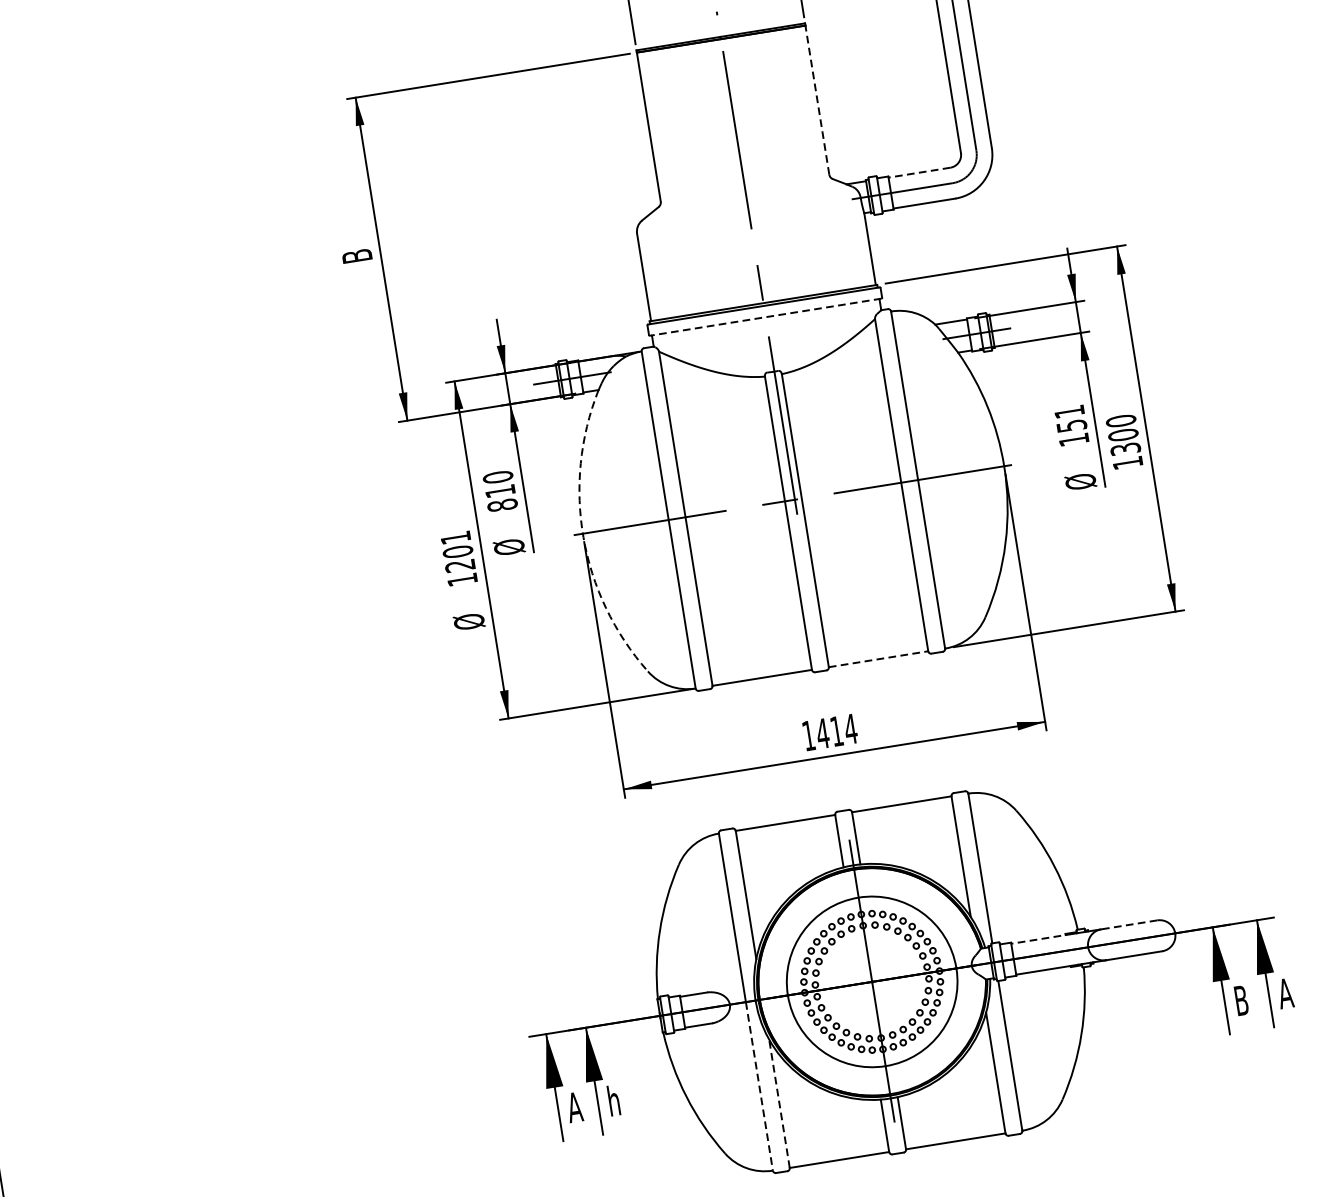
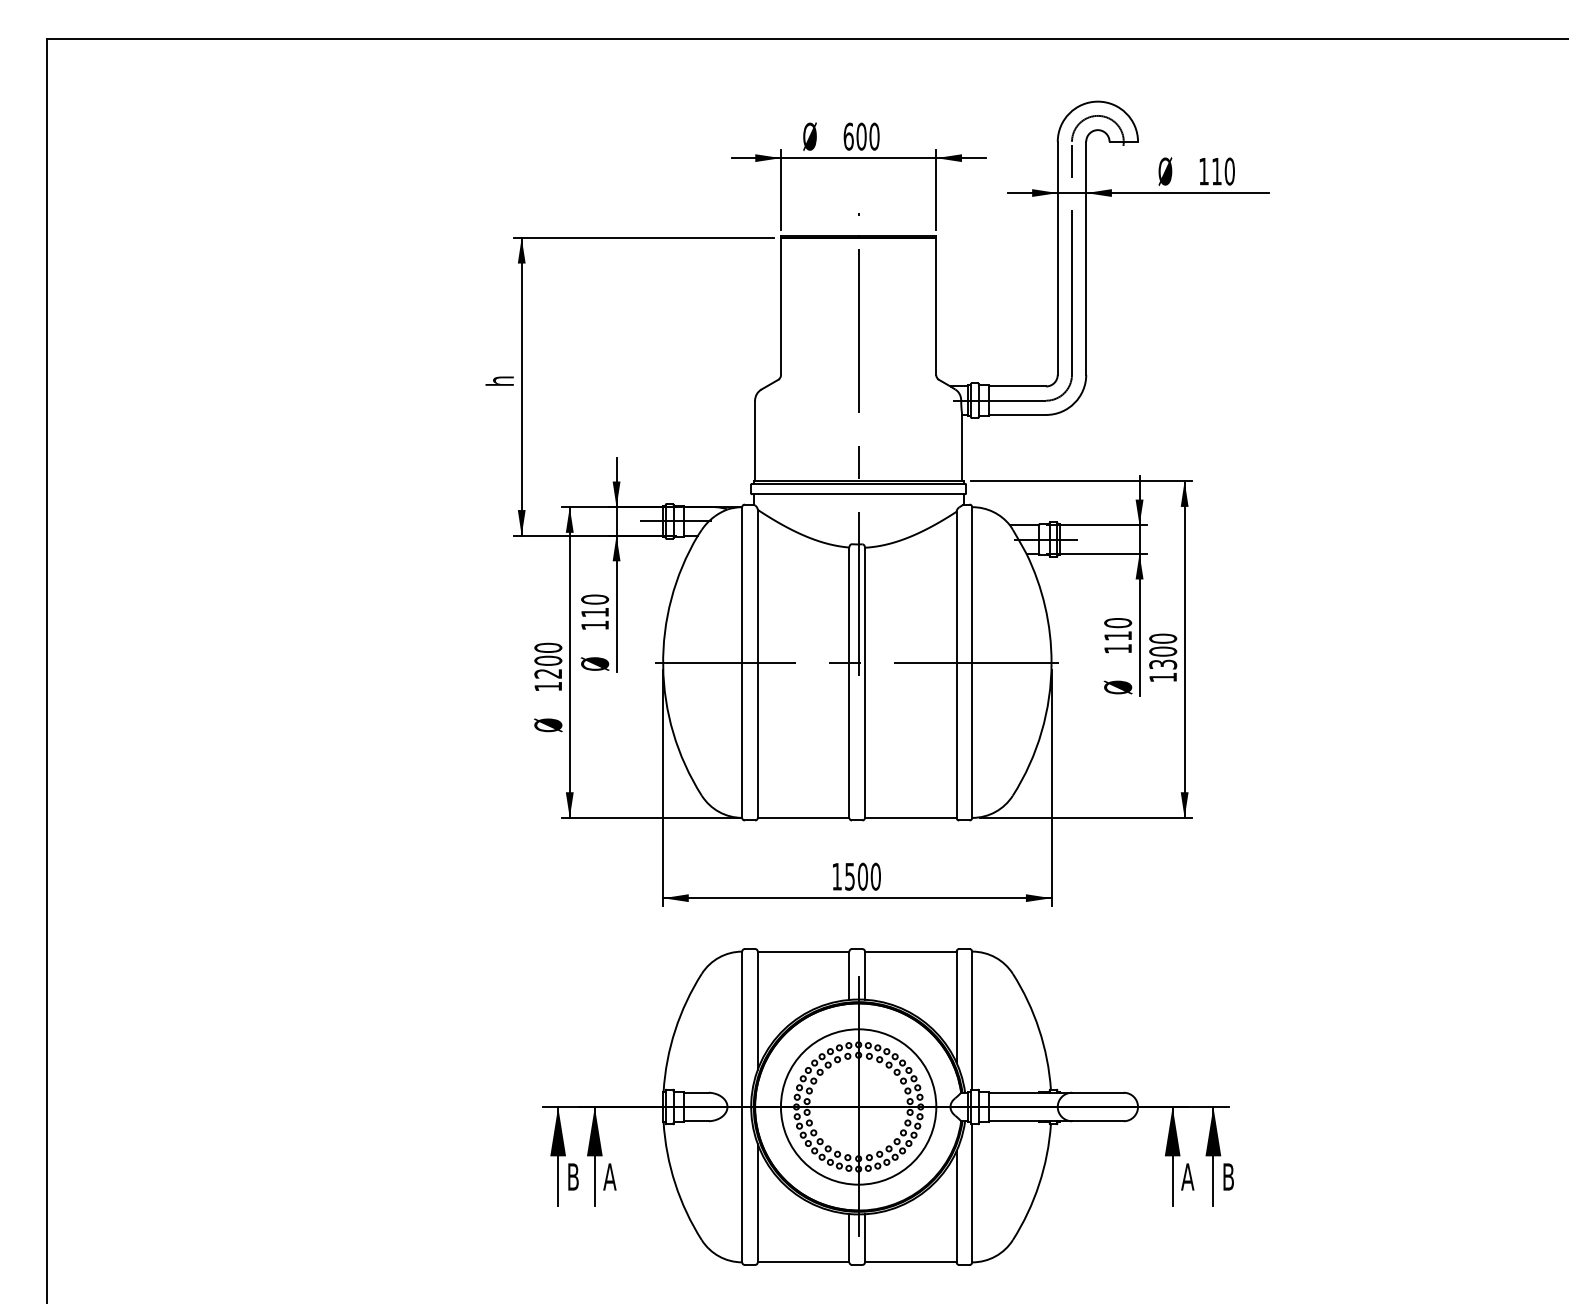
line: (817, 100) -> (936, 306), dashed -> solid
line: (919, 172) -> (1017, 386), dashed -> solid
text: (356, 256) -> (499, 380), B -> h
line: (765, 317) -> (858, 494), dashed -> solid
text: (1071, 418) -> (1118, 629), 151 -> 110
text: (503, 505) -> (595, 625), 810 -> 110
text: (455, 537) -> (548, 647), 1201 -> 1200
arc: (583, 537) -> (663, 666), dashed -> solid
line: (878, 658) -> (910, 817), dashed -> solid
text: (836, 731) -> (862, 876), 1414 -> 1500
line: (1128, 924) -> (1097, 1092), dashed -> solid
line: (1041, 938) -> (1017, 1092), dashed -> solid
text: (1285, 993) -> (1228, 1176), A -> B
text: (1240, 1000) -> (1187, 1176), B -> A
line: (759, 1086) -> (742, 1184), dashed -> solid
text: (613, 1100) -> (609, 1176), h -> A
line: (779, 1103) -> (757, 1202), dashed -> solid
text: (573, 1107) -> (572, 1176), A -> B

